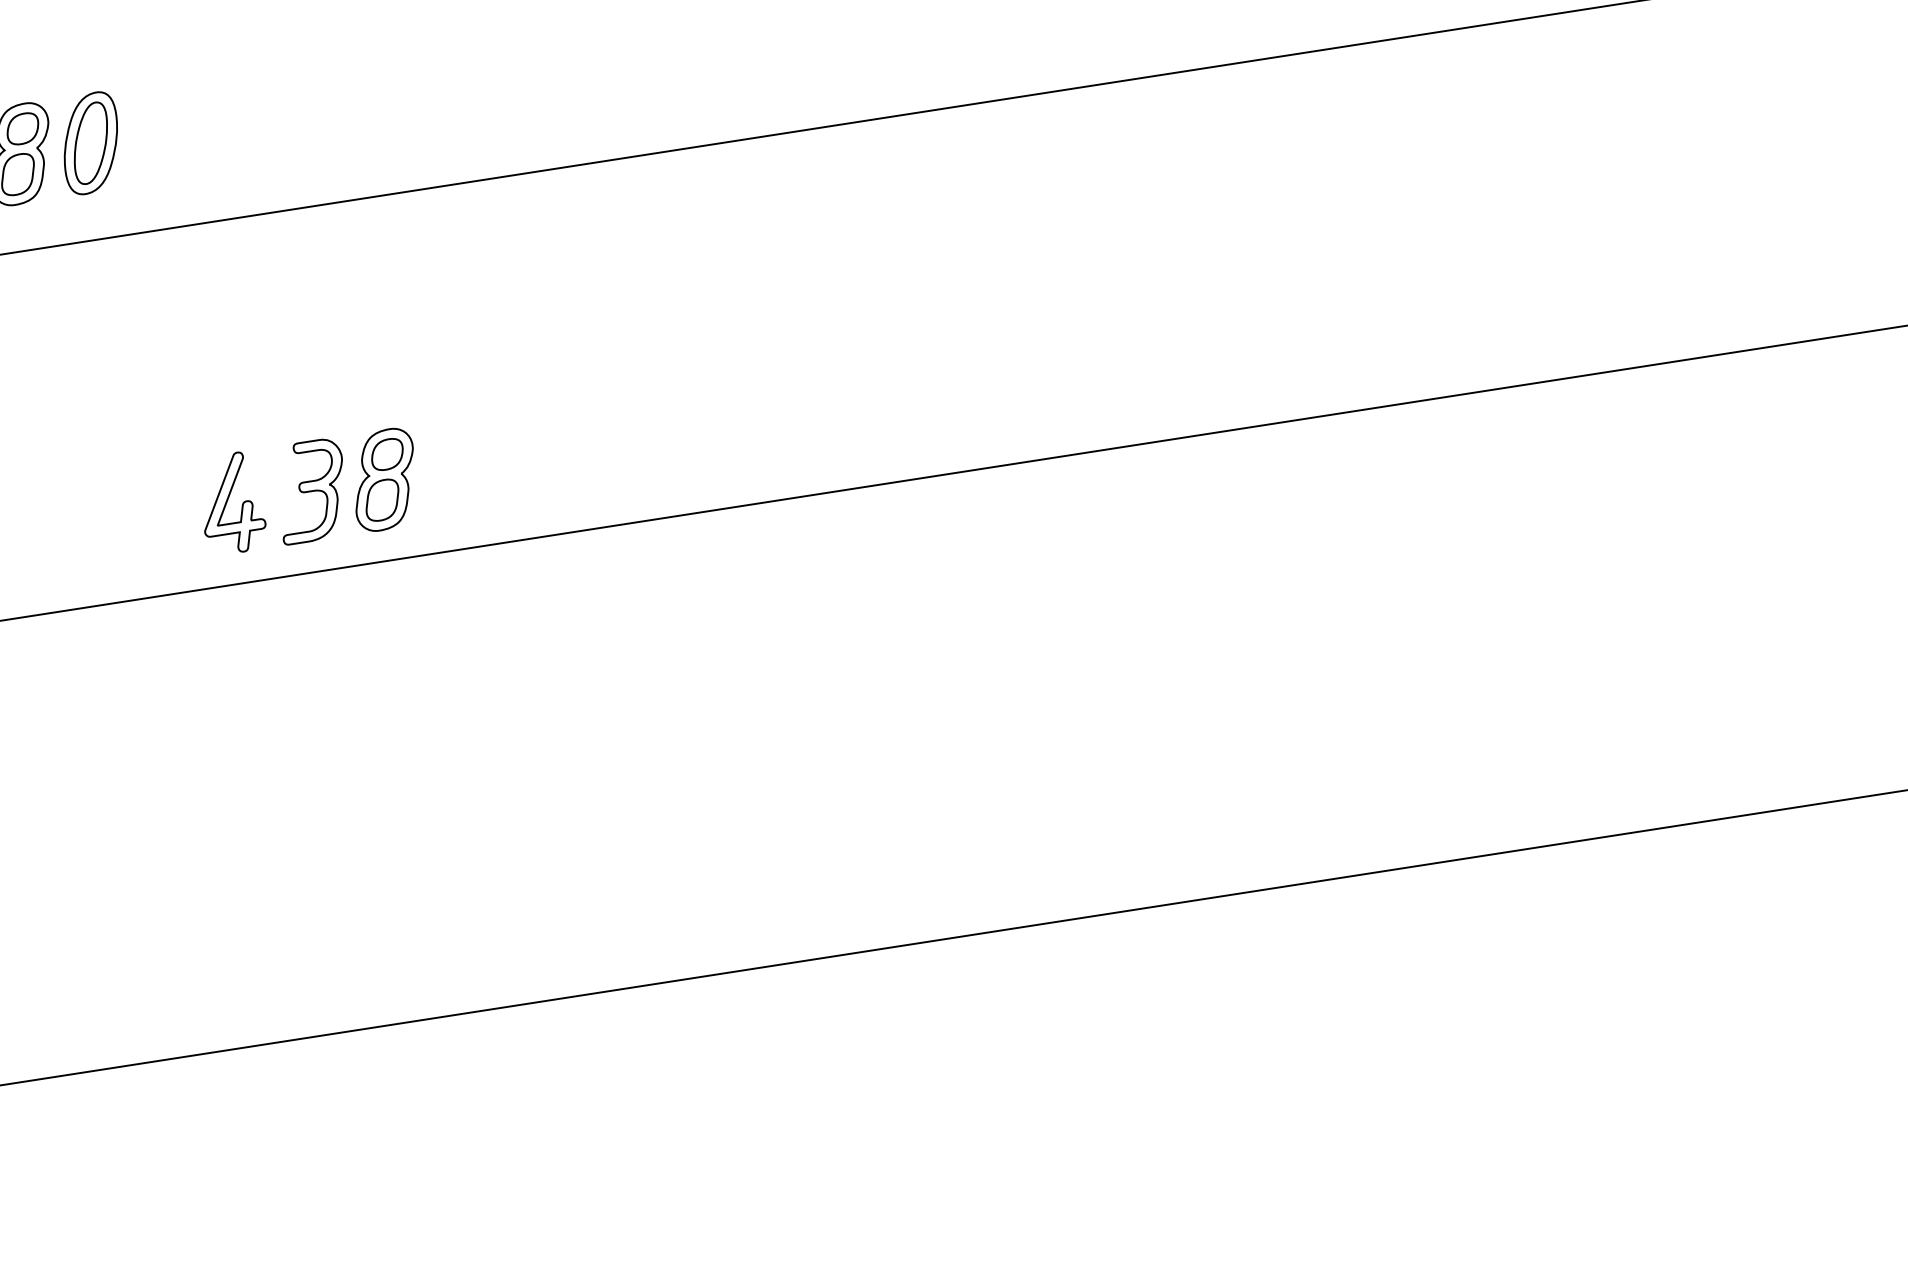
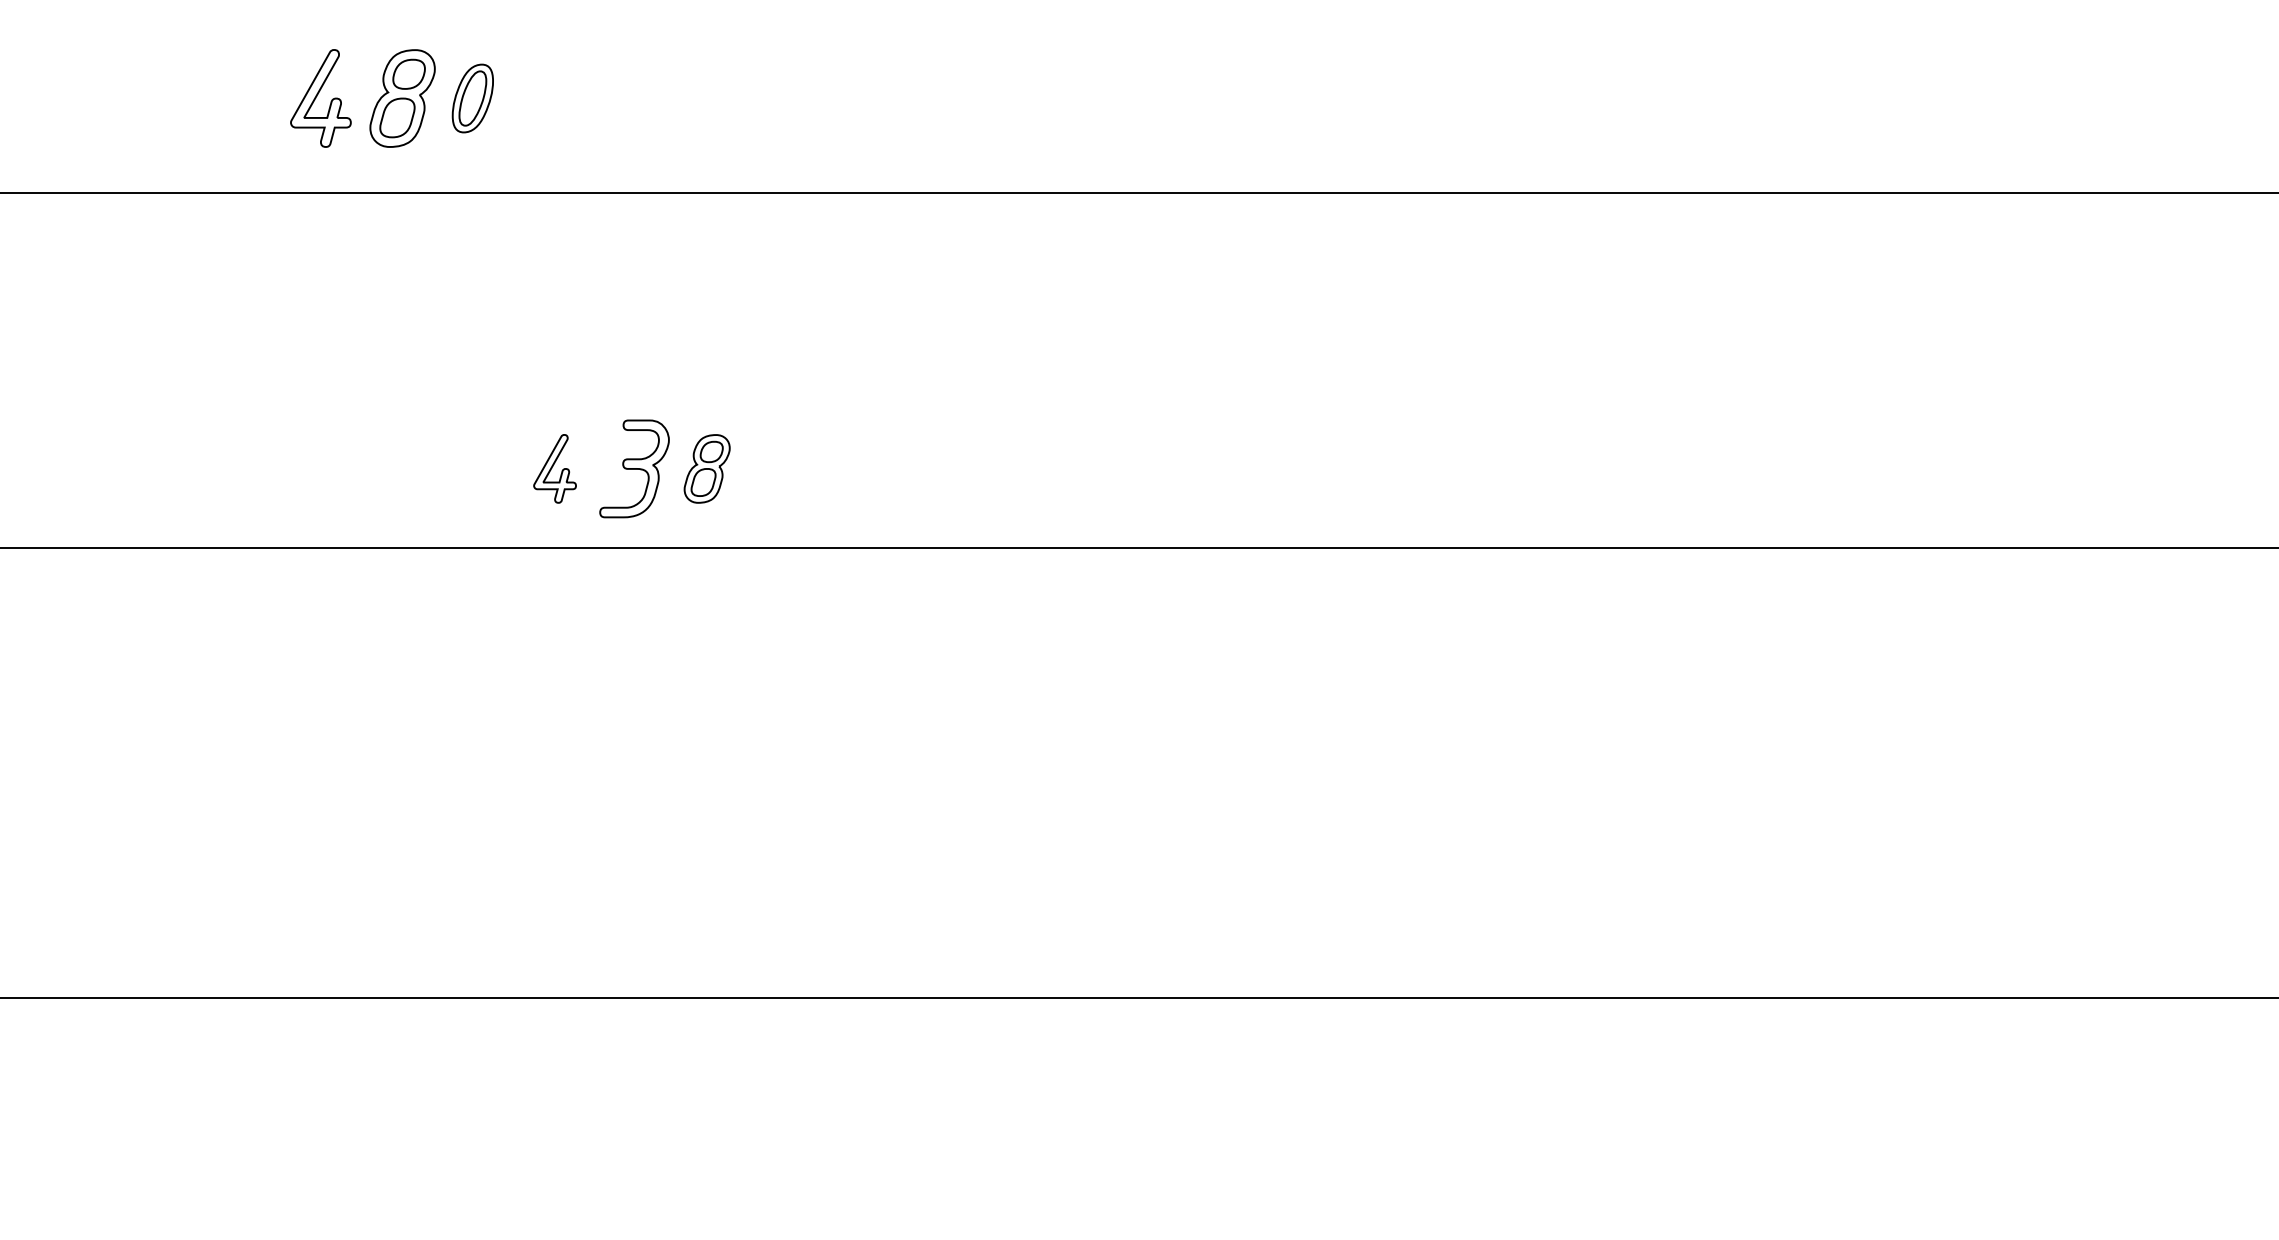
part: (90, 143) -> (472, 98), size x0.7
part: (385, 479) -> (707, 468), size x0.7
part: (230, 503) -> (554, 468), size x0.7

